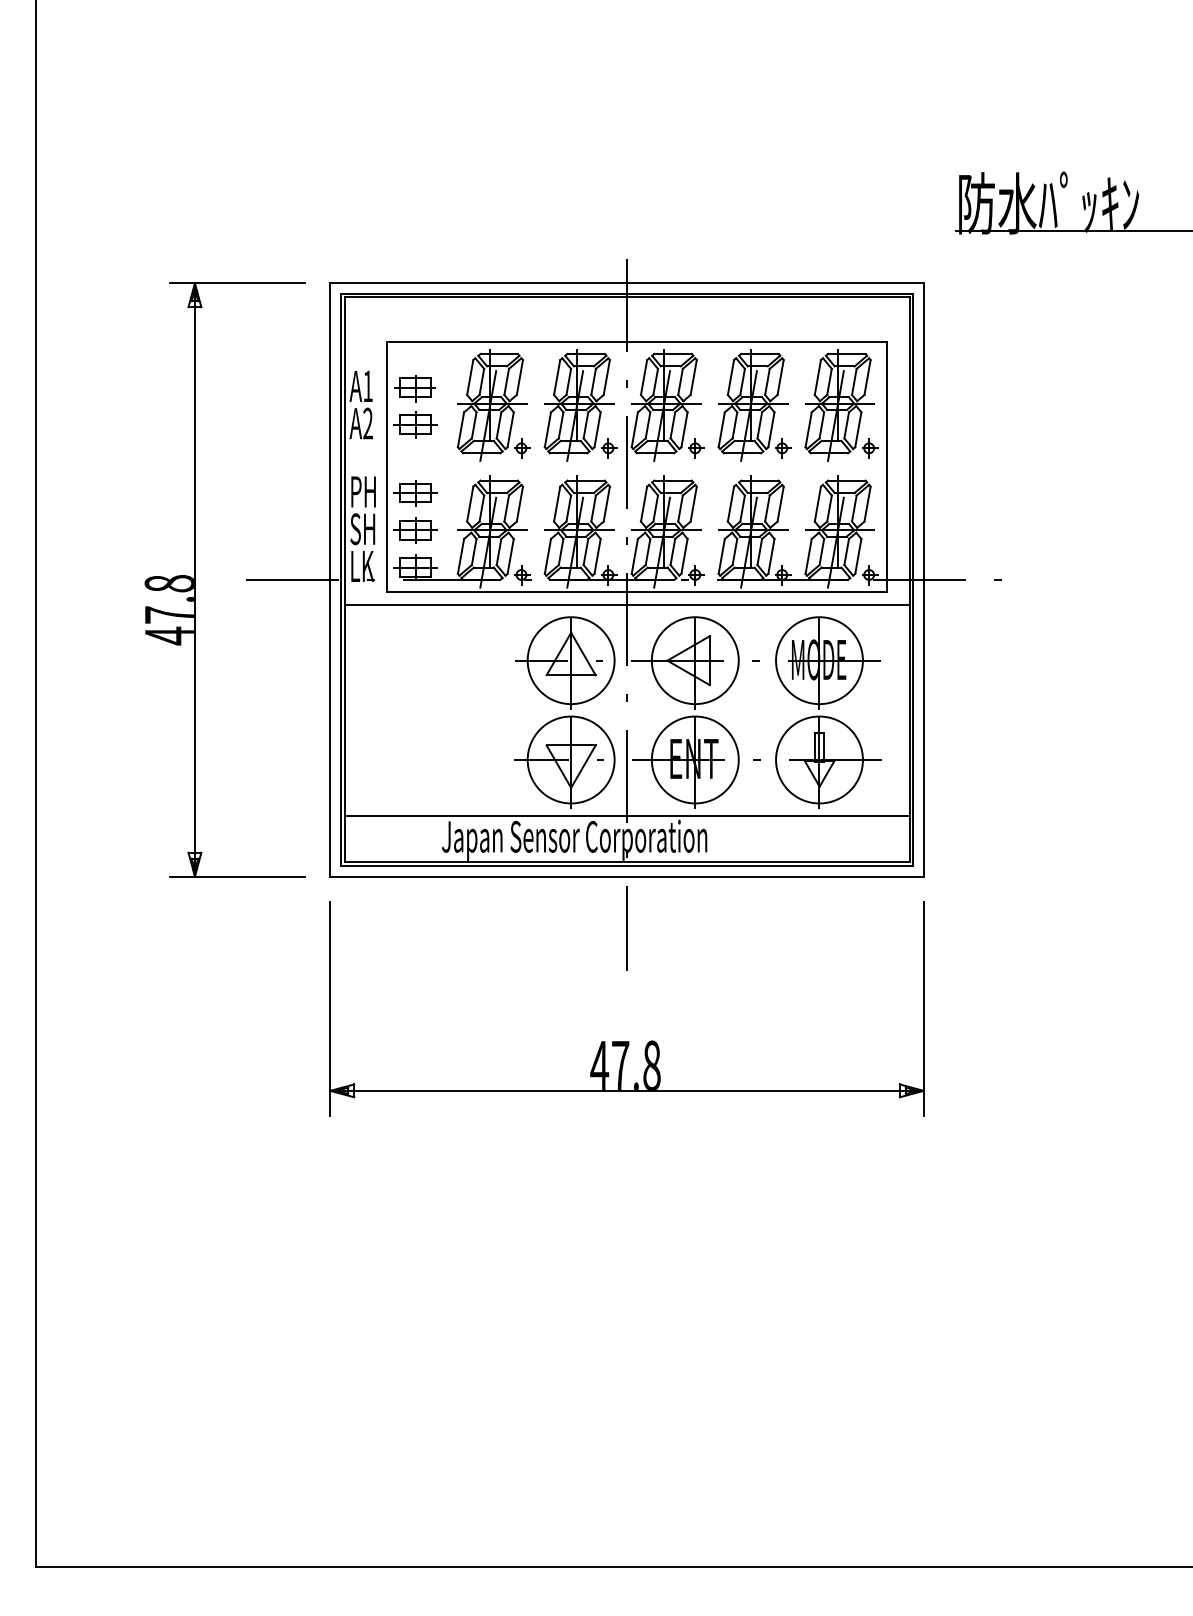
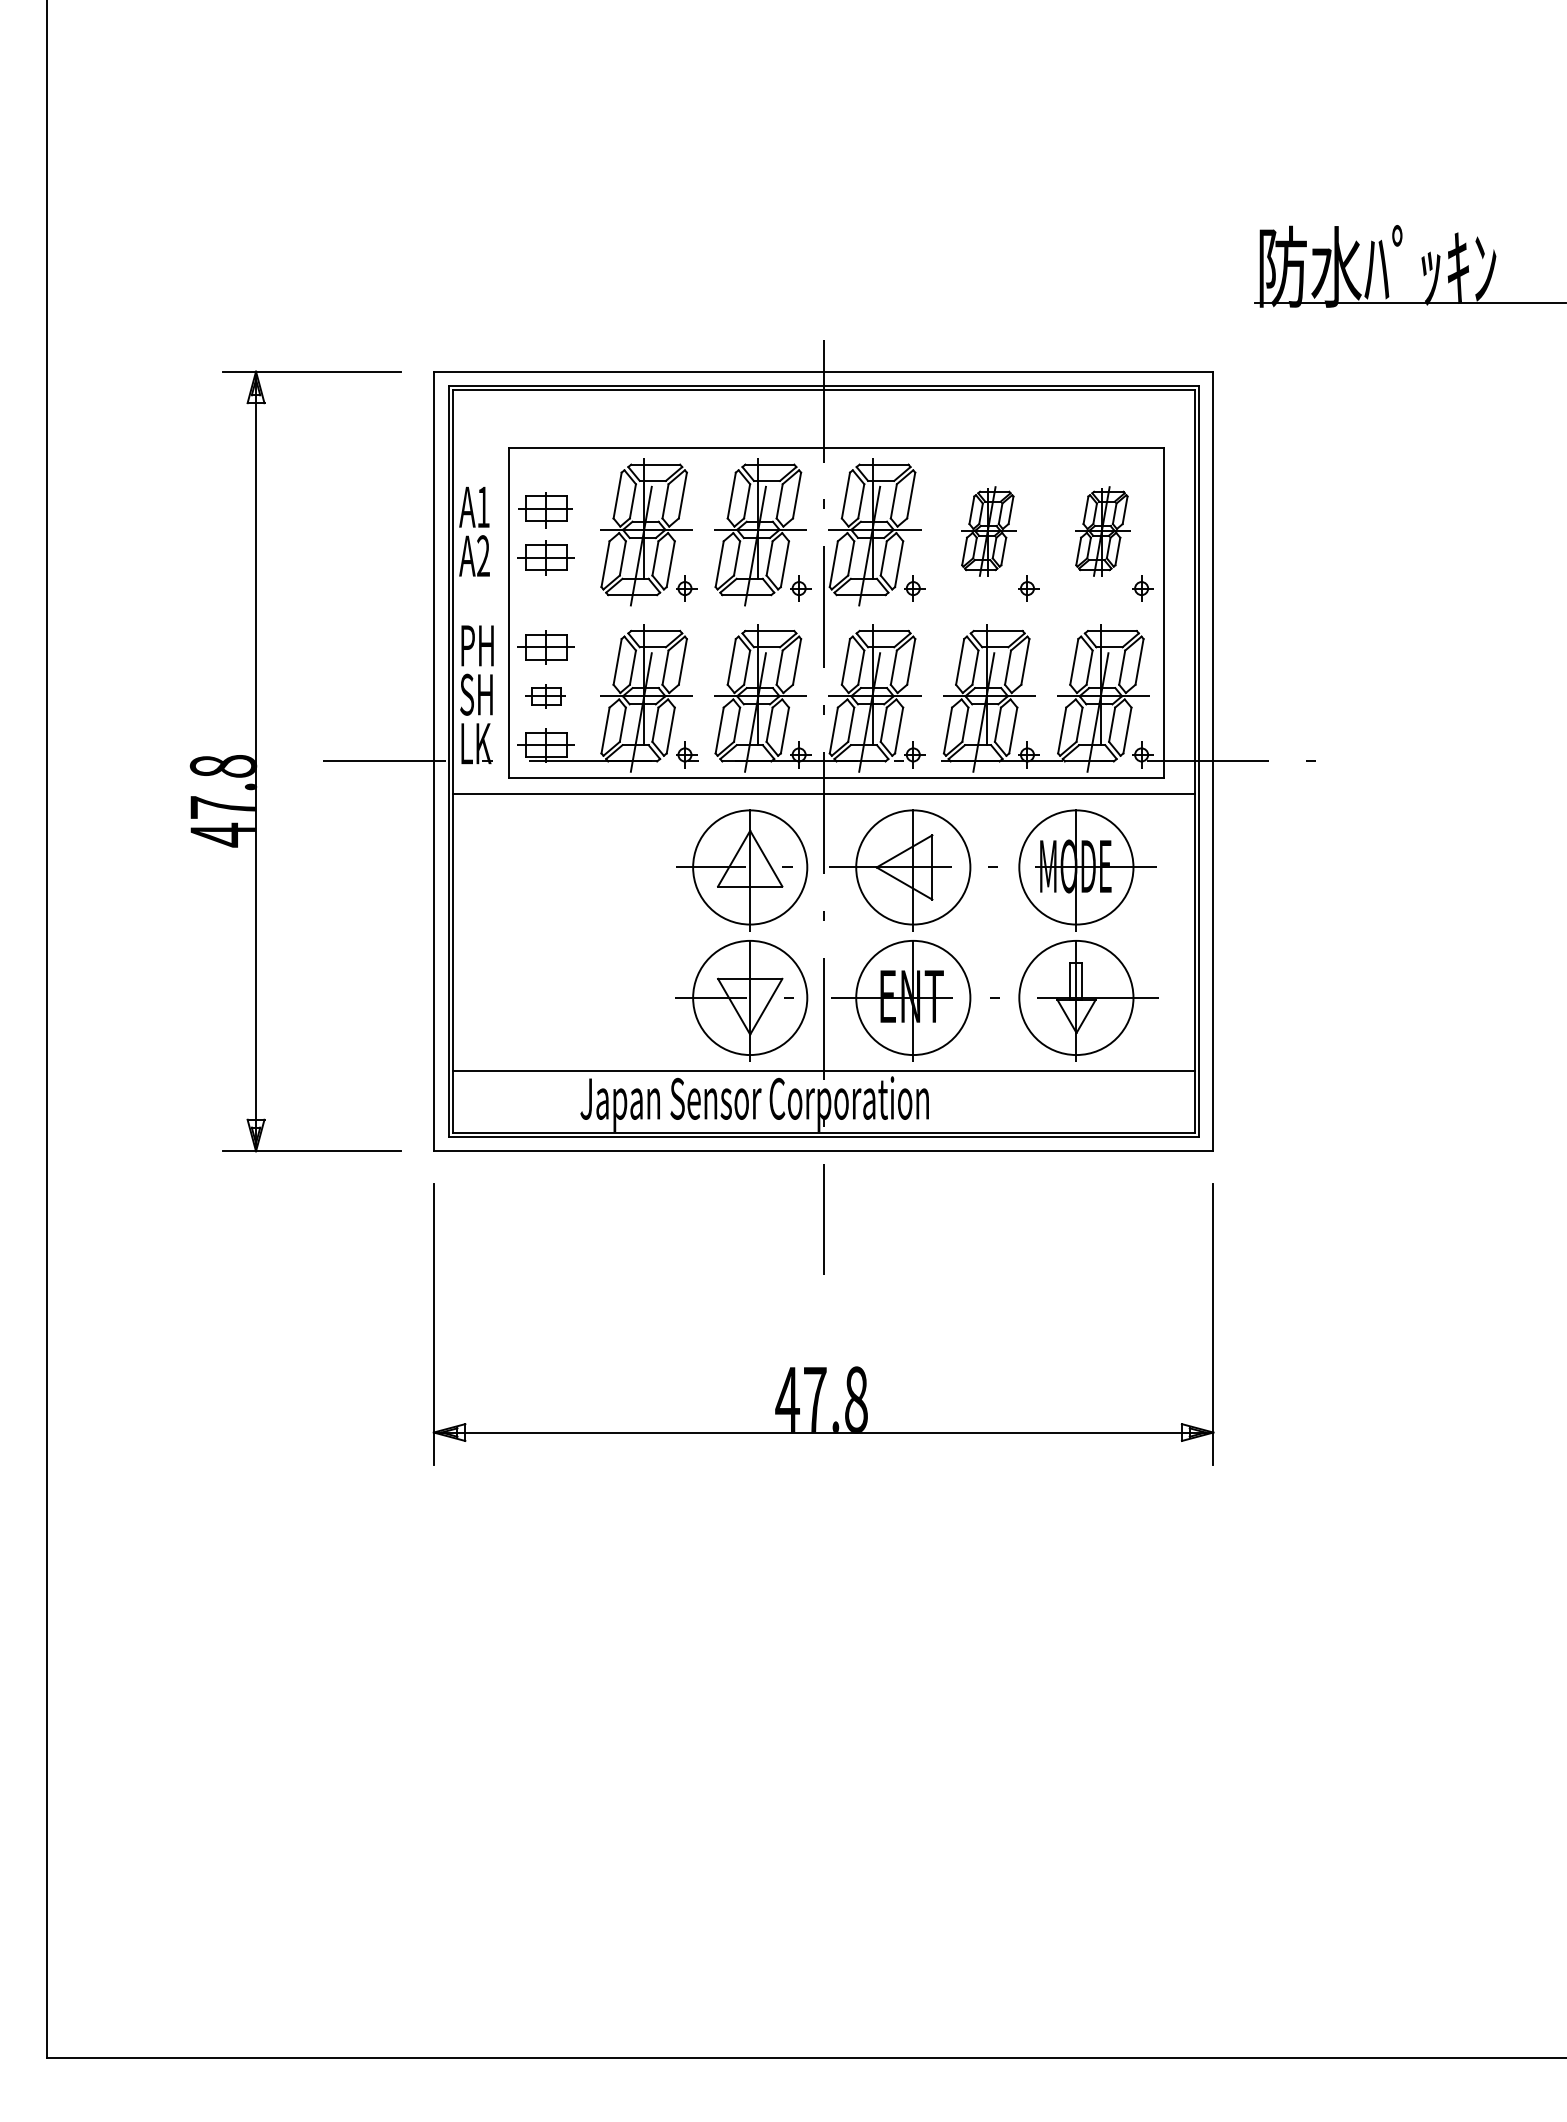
part: (753, 405) -> (989, 532), size x0.6
part: (840, 405) -> (1103, 532), size x0.6
part: (415, 530) -> (545, 696), size x0.7

